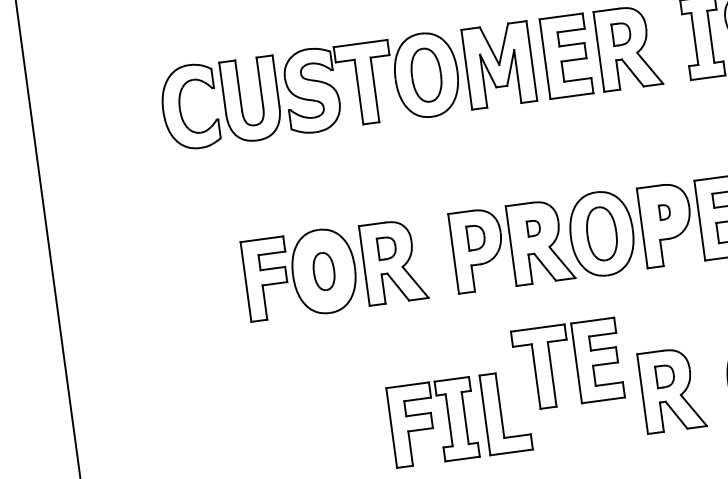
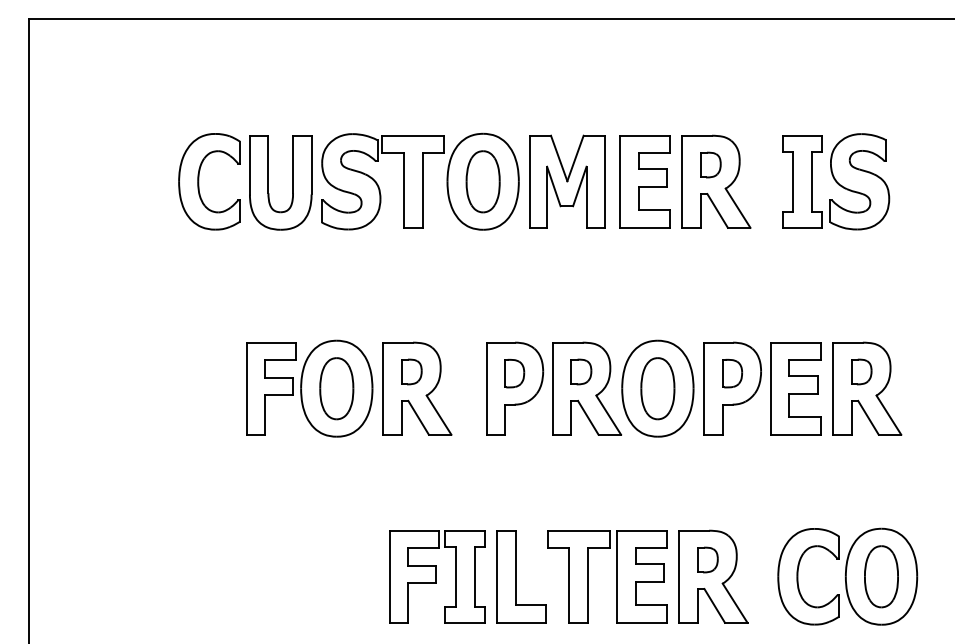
part: (664, 211) -> (732, 373), size x1.67
part: (533, 227) -> (581, 371), size x1.43
part: (323, 271) -> (336, 388), size x1.43
part: (575, 363) -> (616, 576), moved

